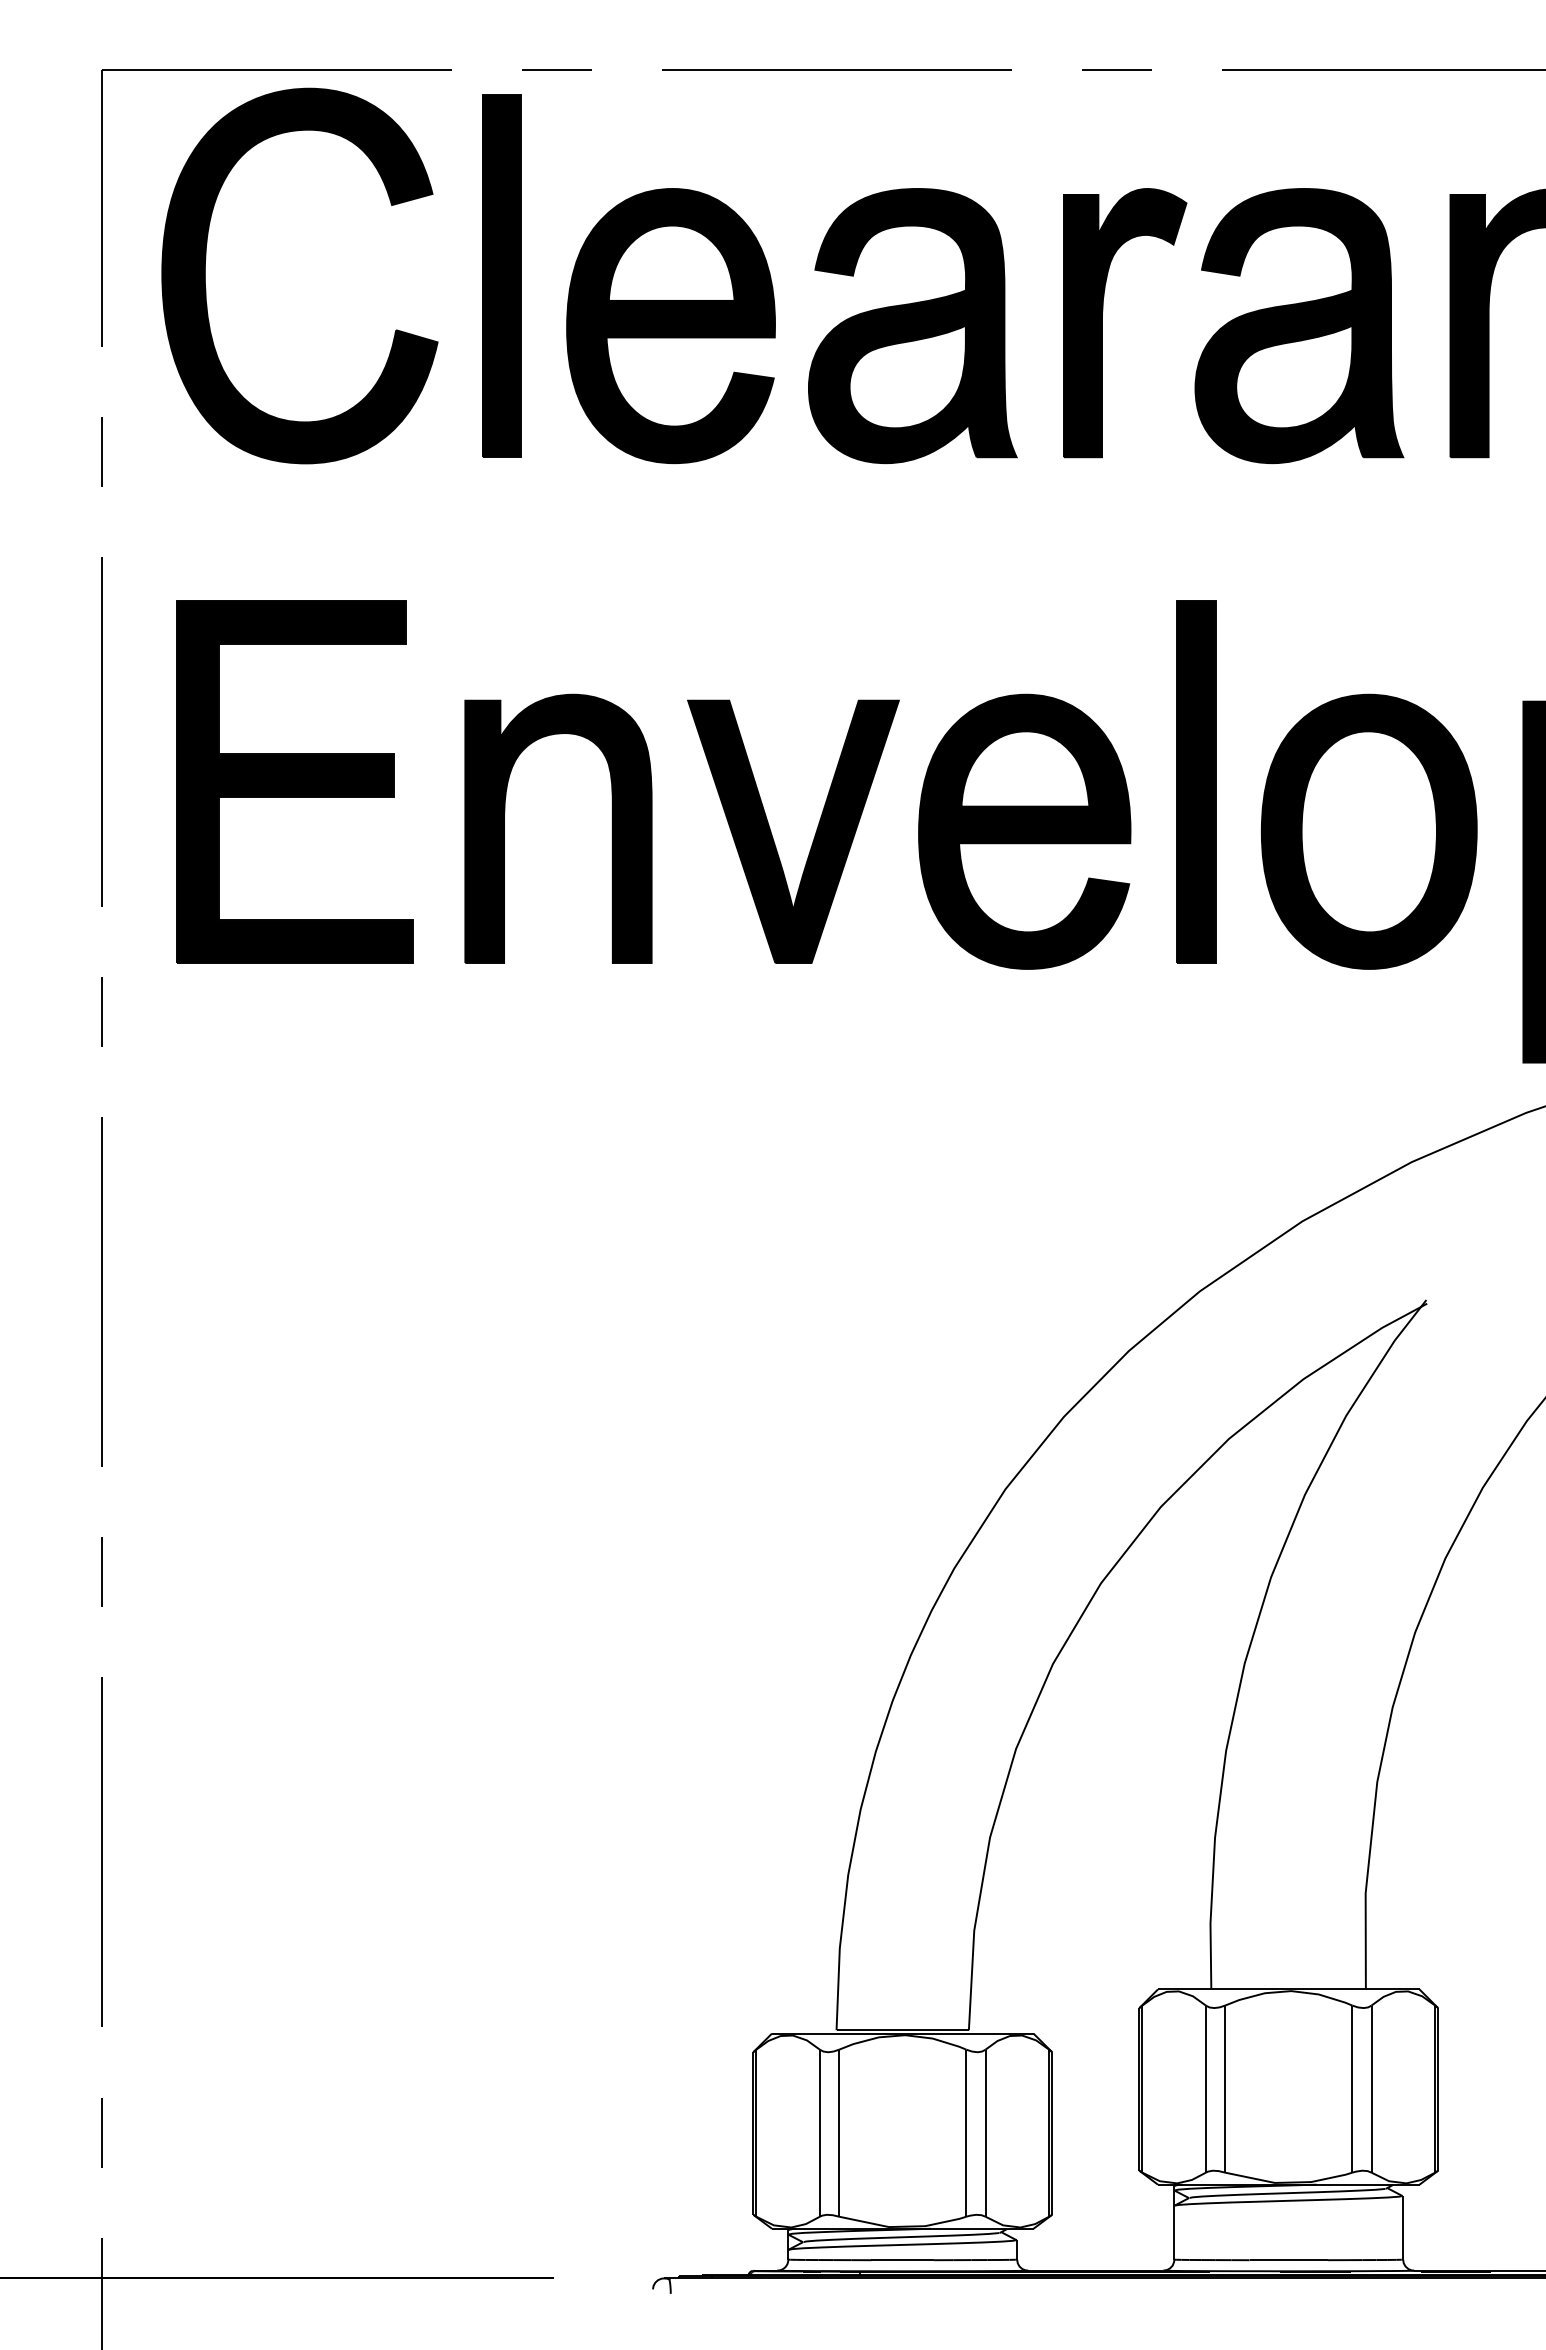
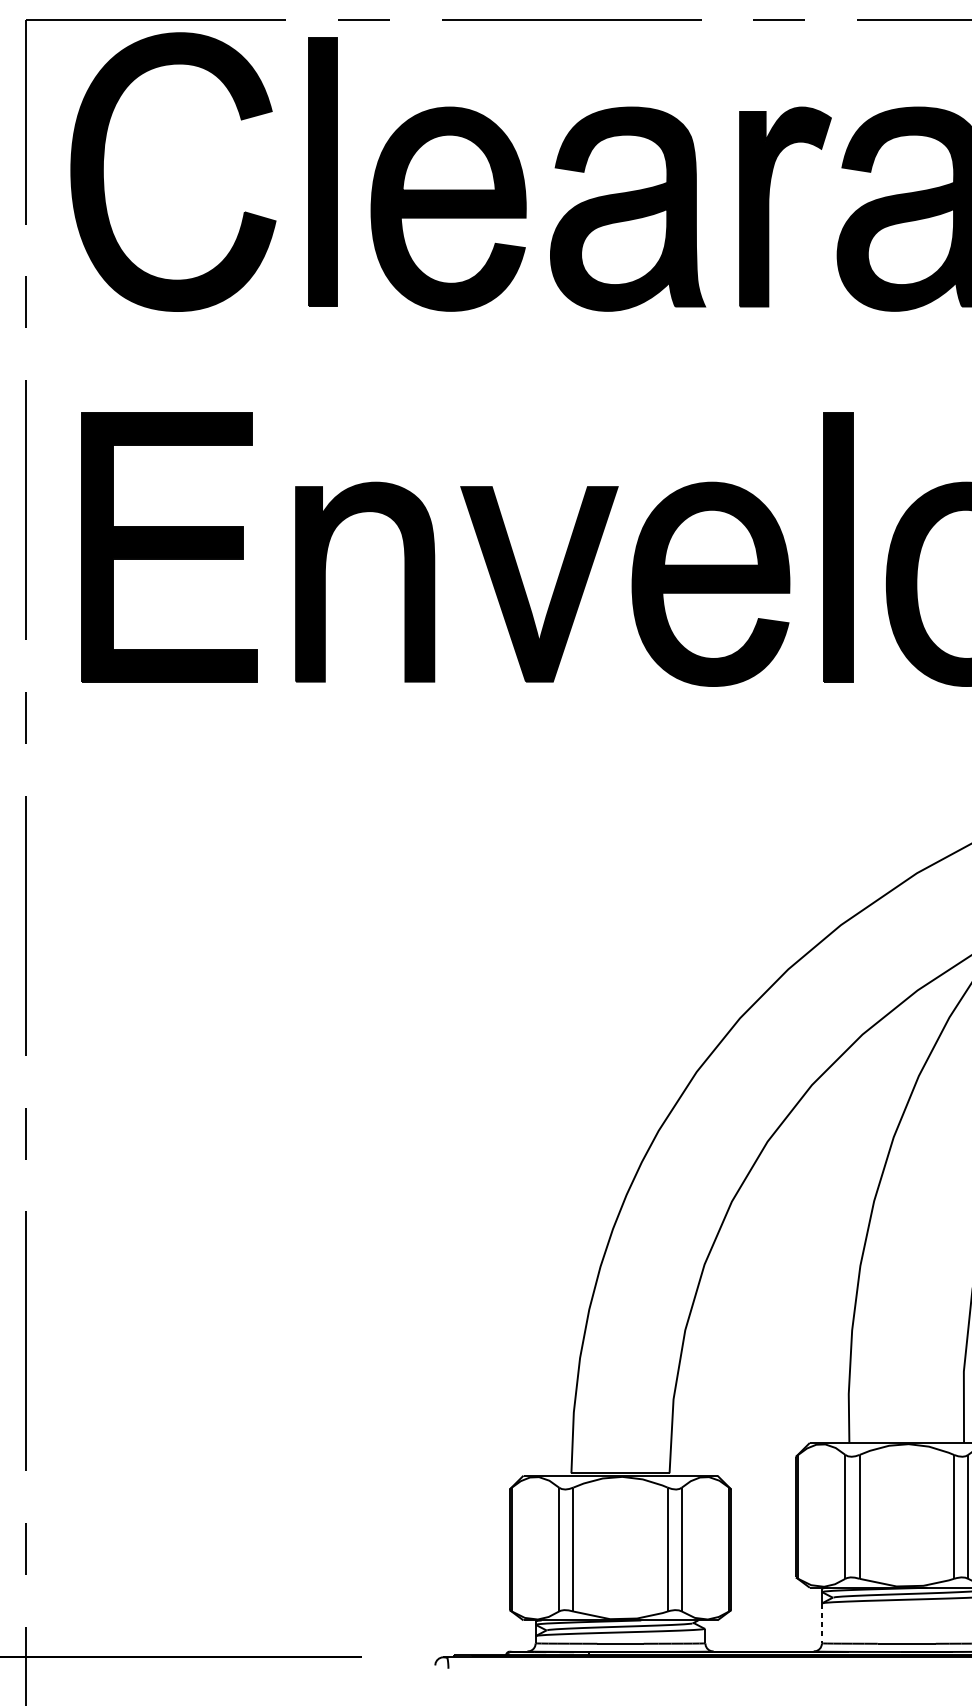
line: (1174, 2232) -> (822, 1623), solid -> dashed

